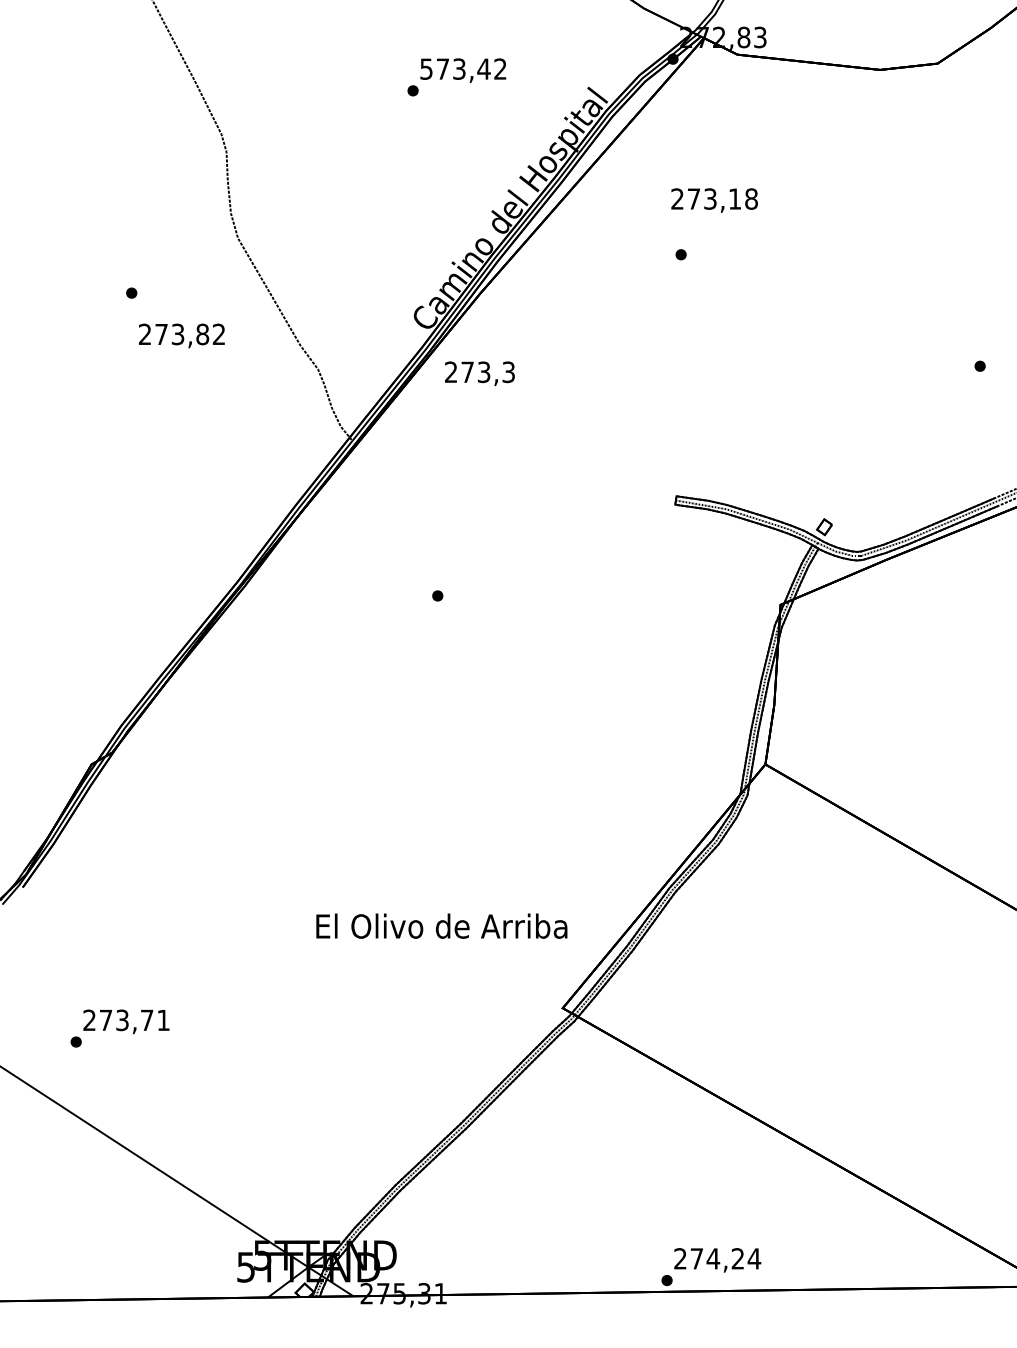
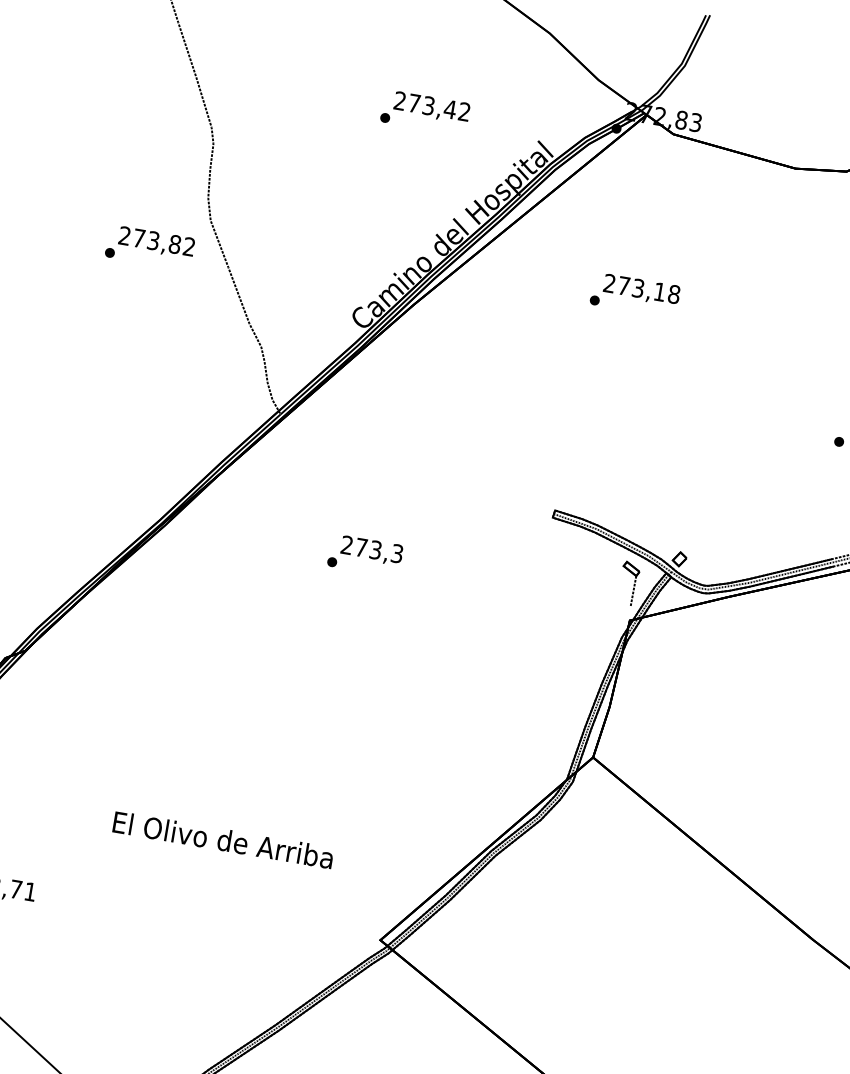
text: (426, 68) -> (400, 100), 573,42 -> 273,42
text: (714, 200) -> (641, 290), moved
text: (181, 335) -> (156, 242), moved
text: (479, 373) -> (371, 550), moved
part: (772, 563) -> (628, 583), added
text: (441, 925) -> (223, 839), moved

